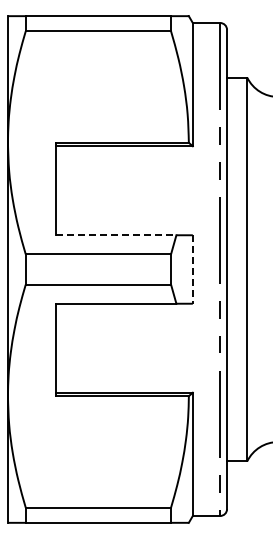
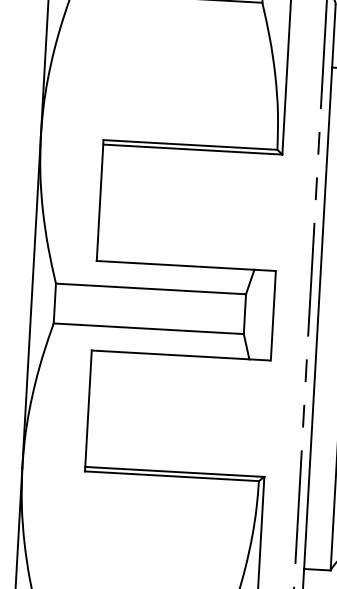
line: (116, 235) -> (176, 265), dashed -> solid
line: (192, 269) -> (272, 315), dashed -> solid

